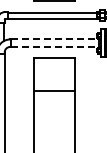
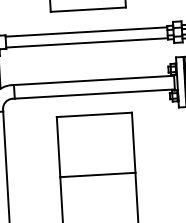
line: (55, 39) -> (94, 80), dashed -> solid
line: (55, 46) -> (94, 93), dashed -> solid

